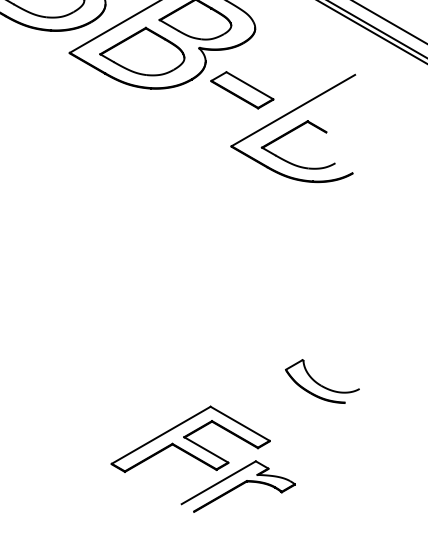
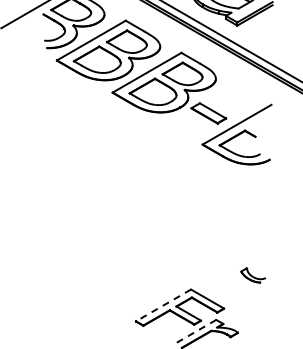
part: (322, 381) -> (253, 275), size x0.6
line: (161, 435) -> (163, 305), solid -> dashed
line: (218, 482) -> (195, 331), solid -> dashed

